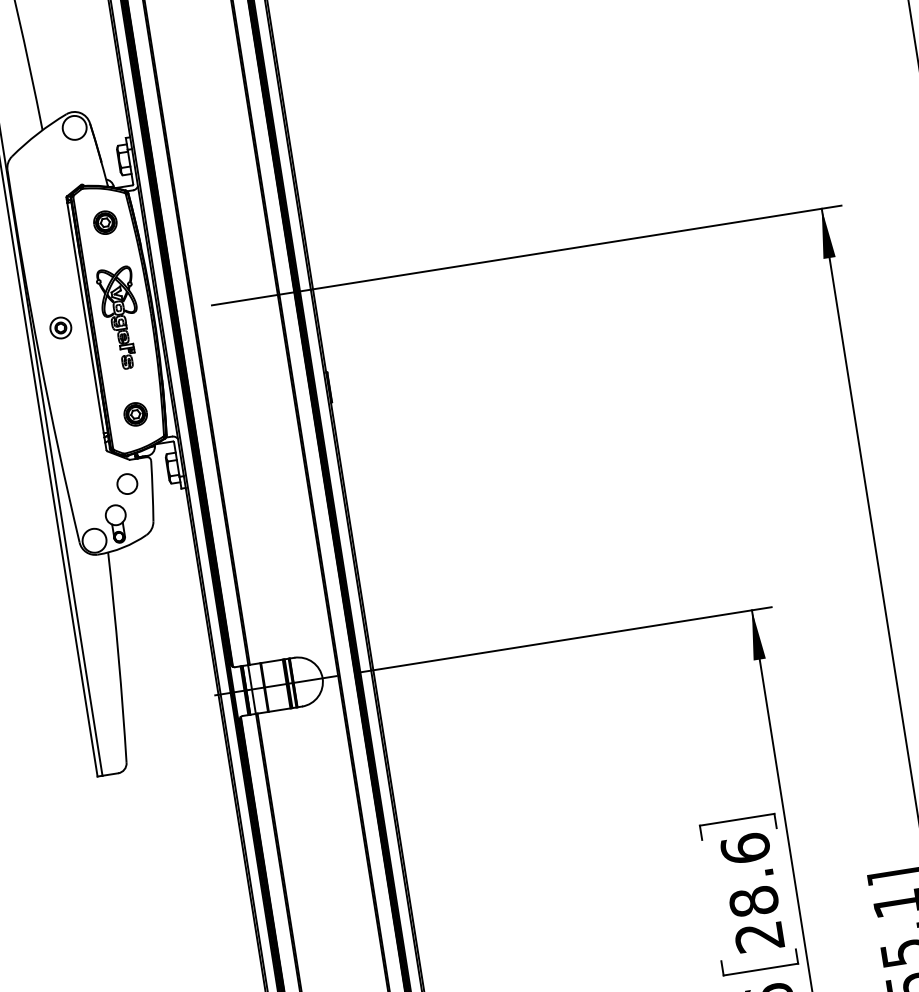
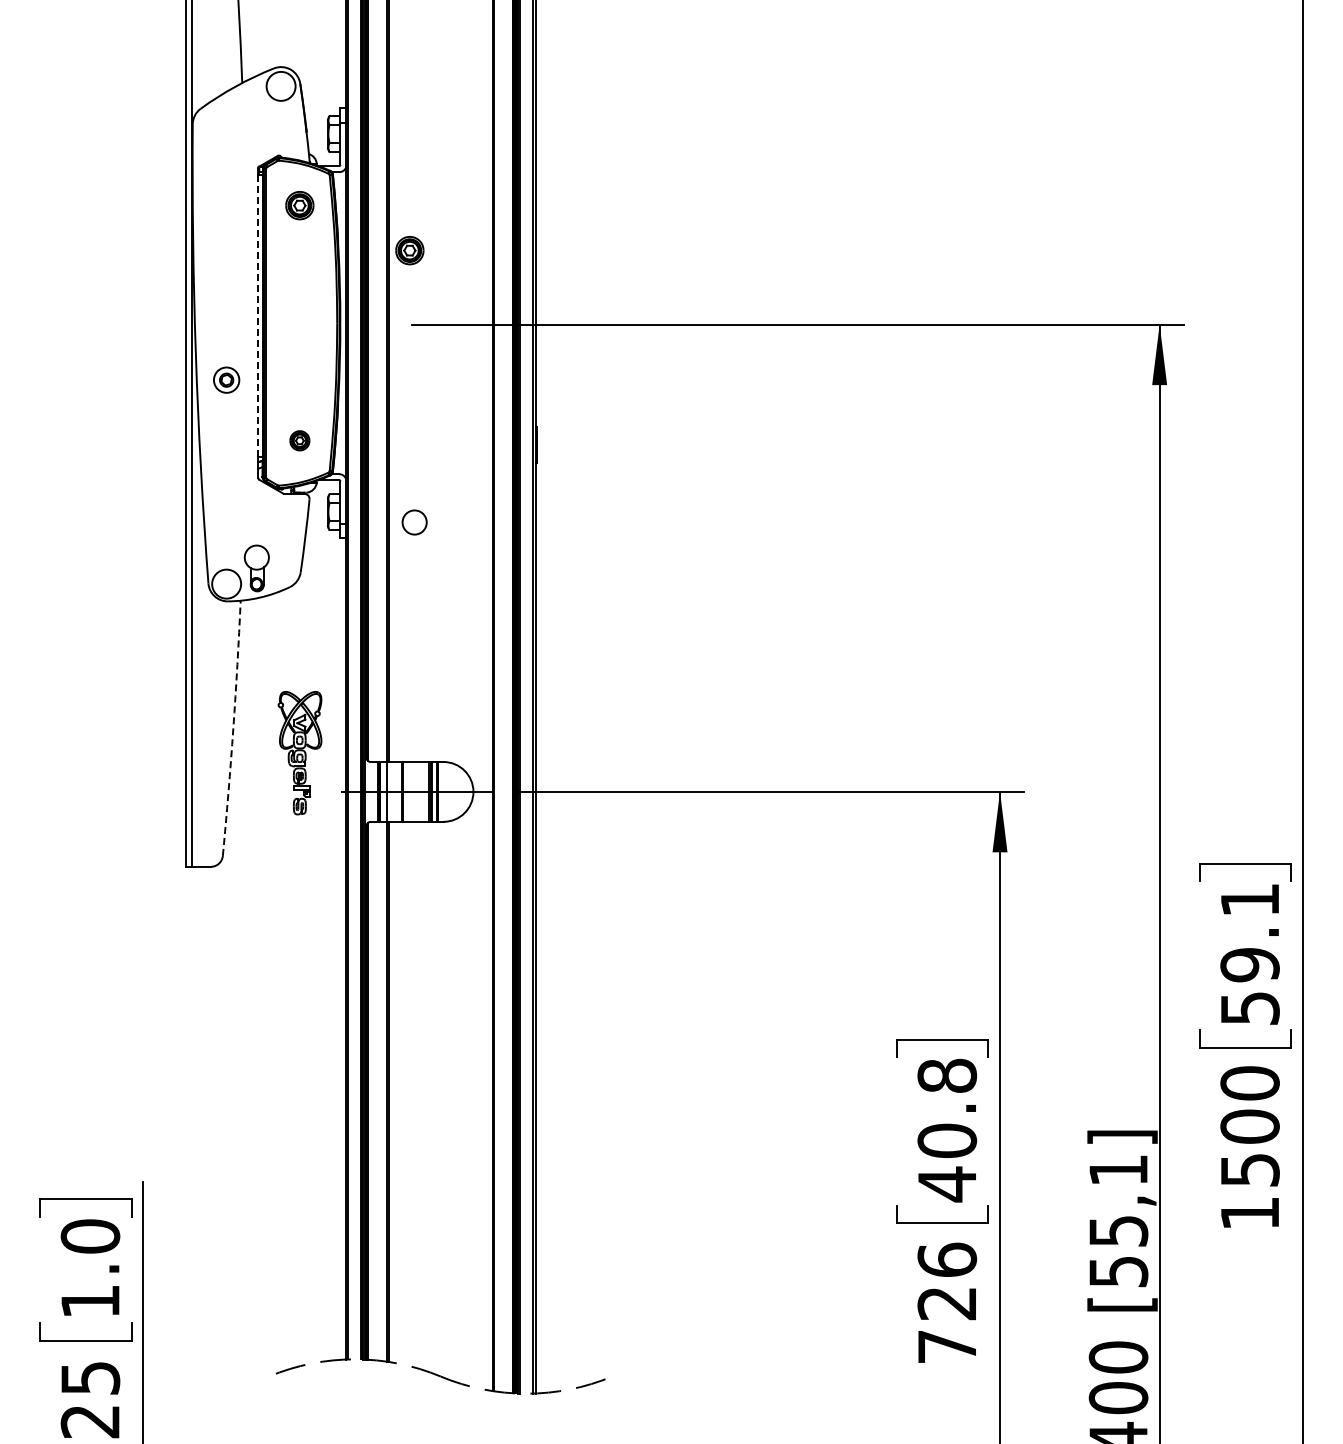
part: (200, 245) -> (409, 250), added
line: (85, 318) -> (258, 316), solid -> dashed
part: (120, 318) -> (299, 753), moved
part: (60, 327) -> (226, 379), moved
part: (135, 414) -> (299, 440), size x0.7
circle: (127, 484) -> (414, 522), moved
arc: (118, 657) -> (233, 728), solid -> dashed
text: (752, 893) -> (946, 1130), 28.6 -> 40.8

